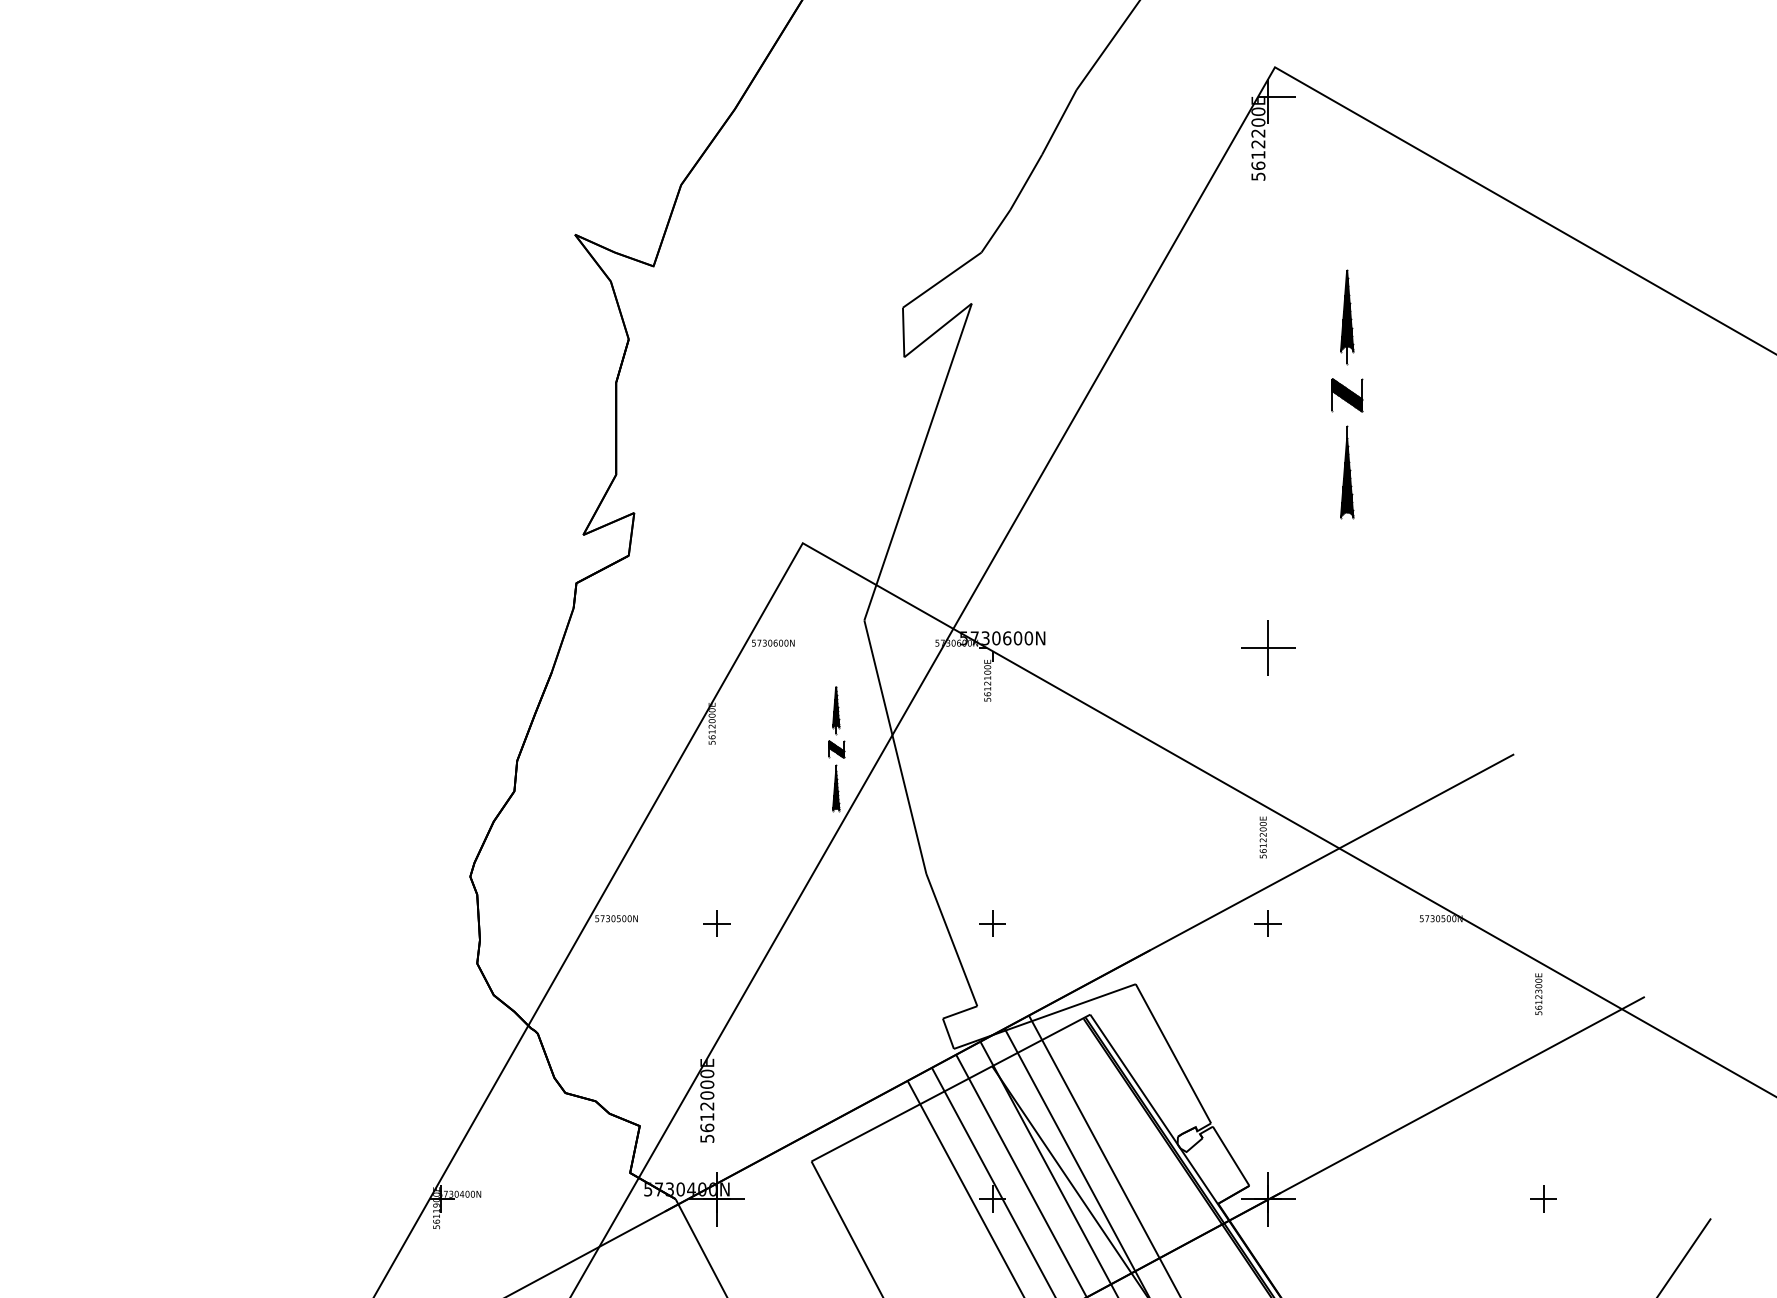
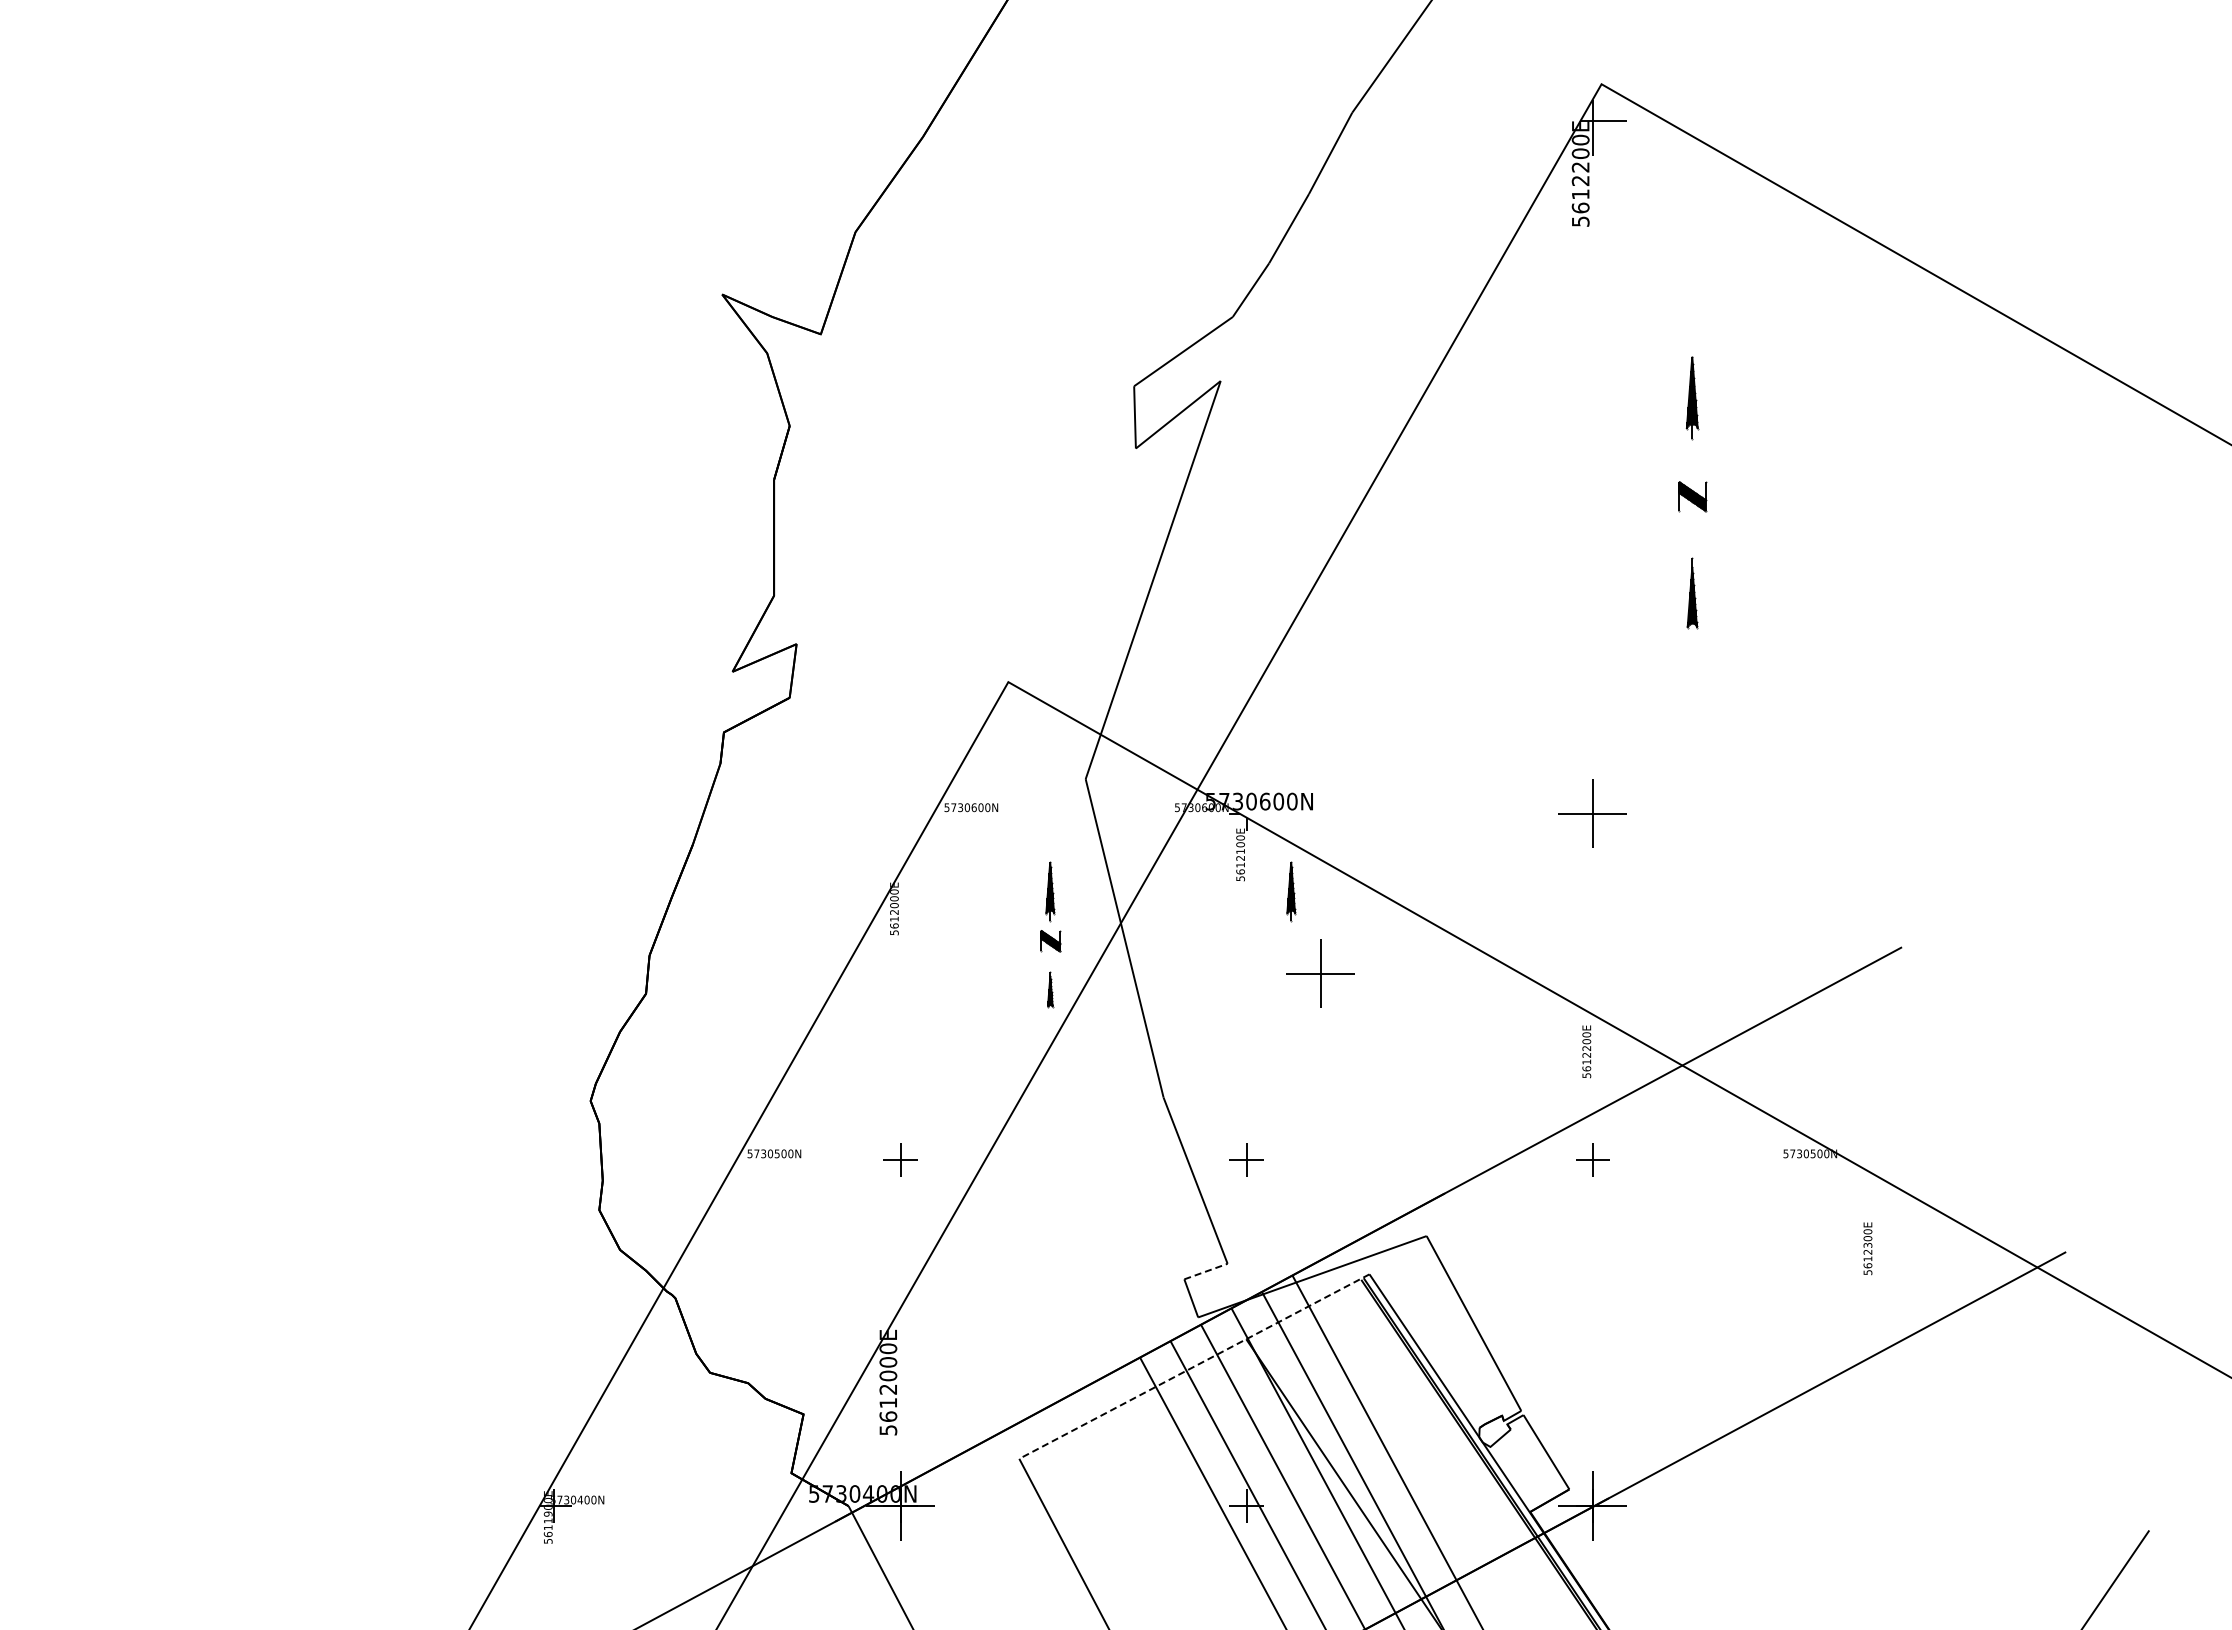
part: (1347, 317) -> (1692, 398), size x0.7
part: (1347, 395) -> (1692, 496), size x0.7
part: (1347, 472) -> (1692, 593), size x0.6
part: (1028, 709) -> (1291, 891), added
part: (1051, 775) -> (1320, 973), added
part: (836, 787) -> (1050, 989), size x0.6
text: (1538, 994) -> (1867, 1248), moved
line: (959, 1012) -> (1205, 1271), solid -> dashed
line: (950, 1087) -> (1194, 1366), solid -> dashed
part: (1543, 1198) -> (1938, 1505), removed

